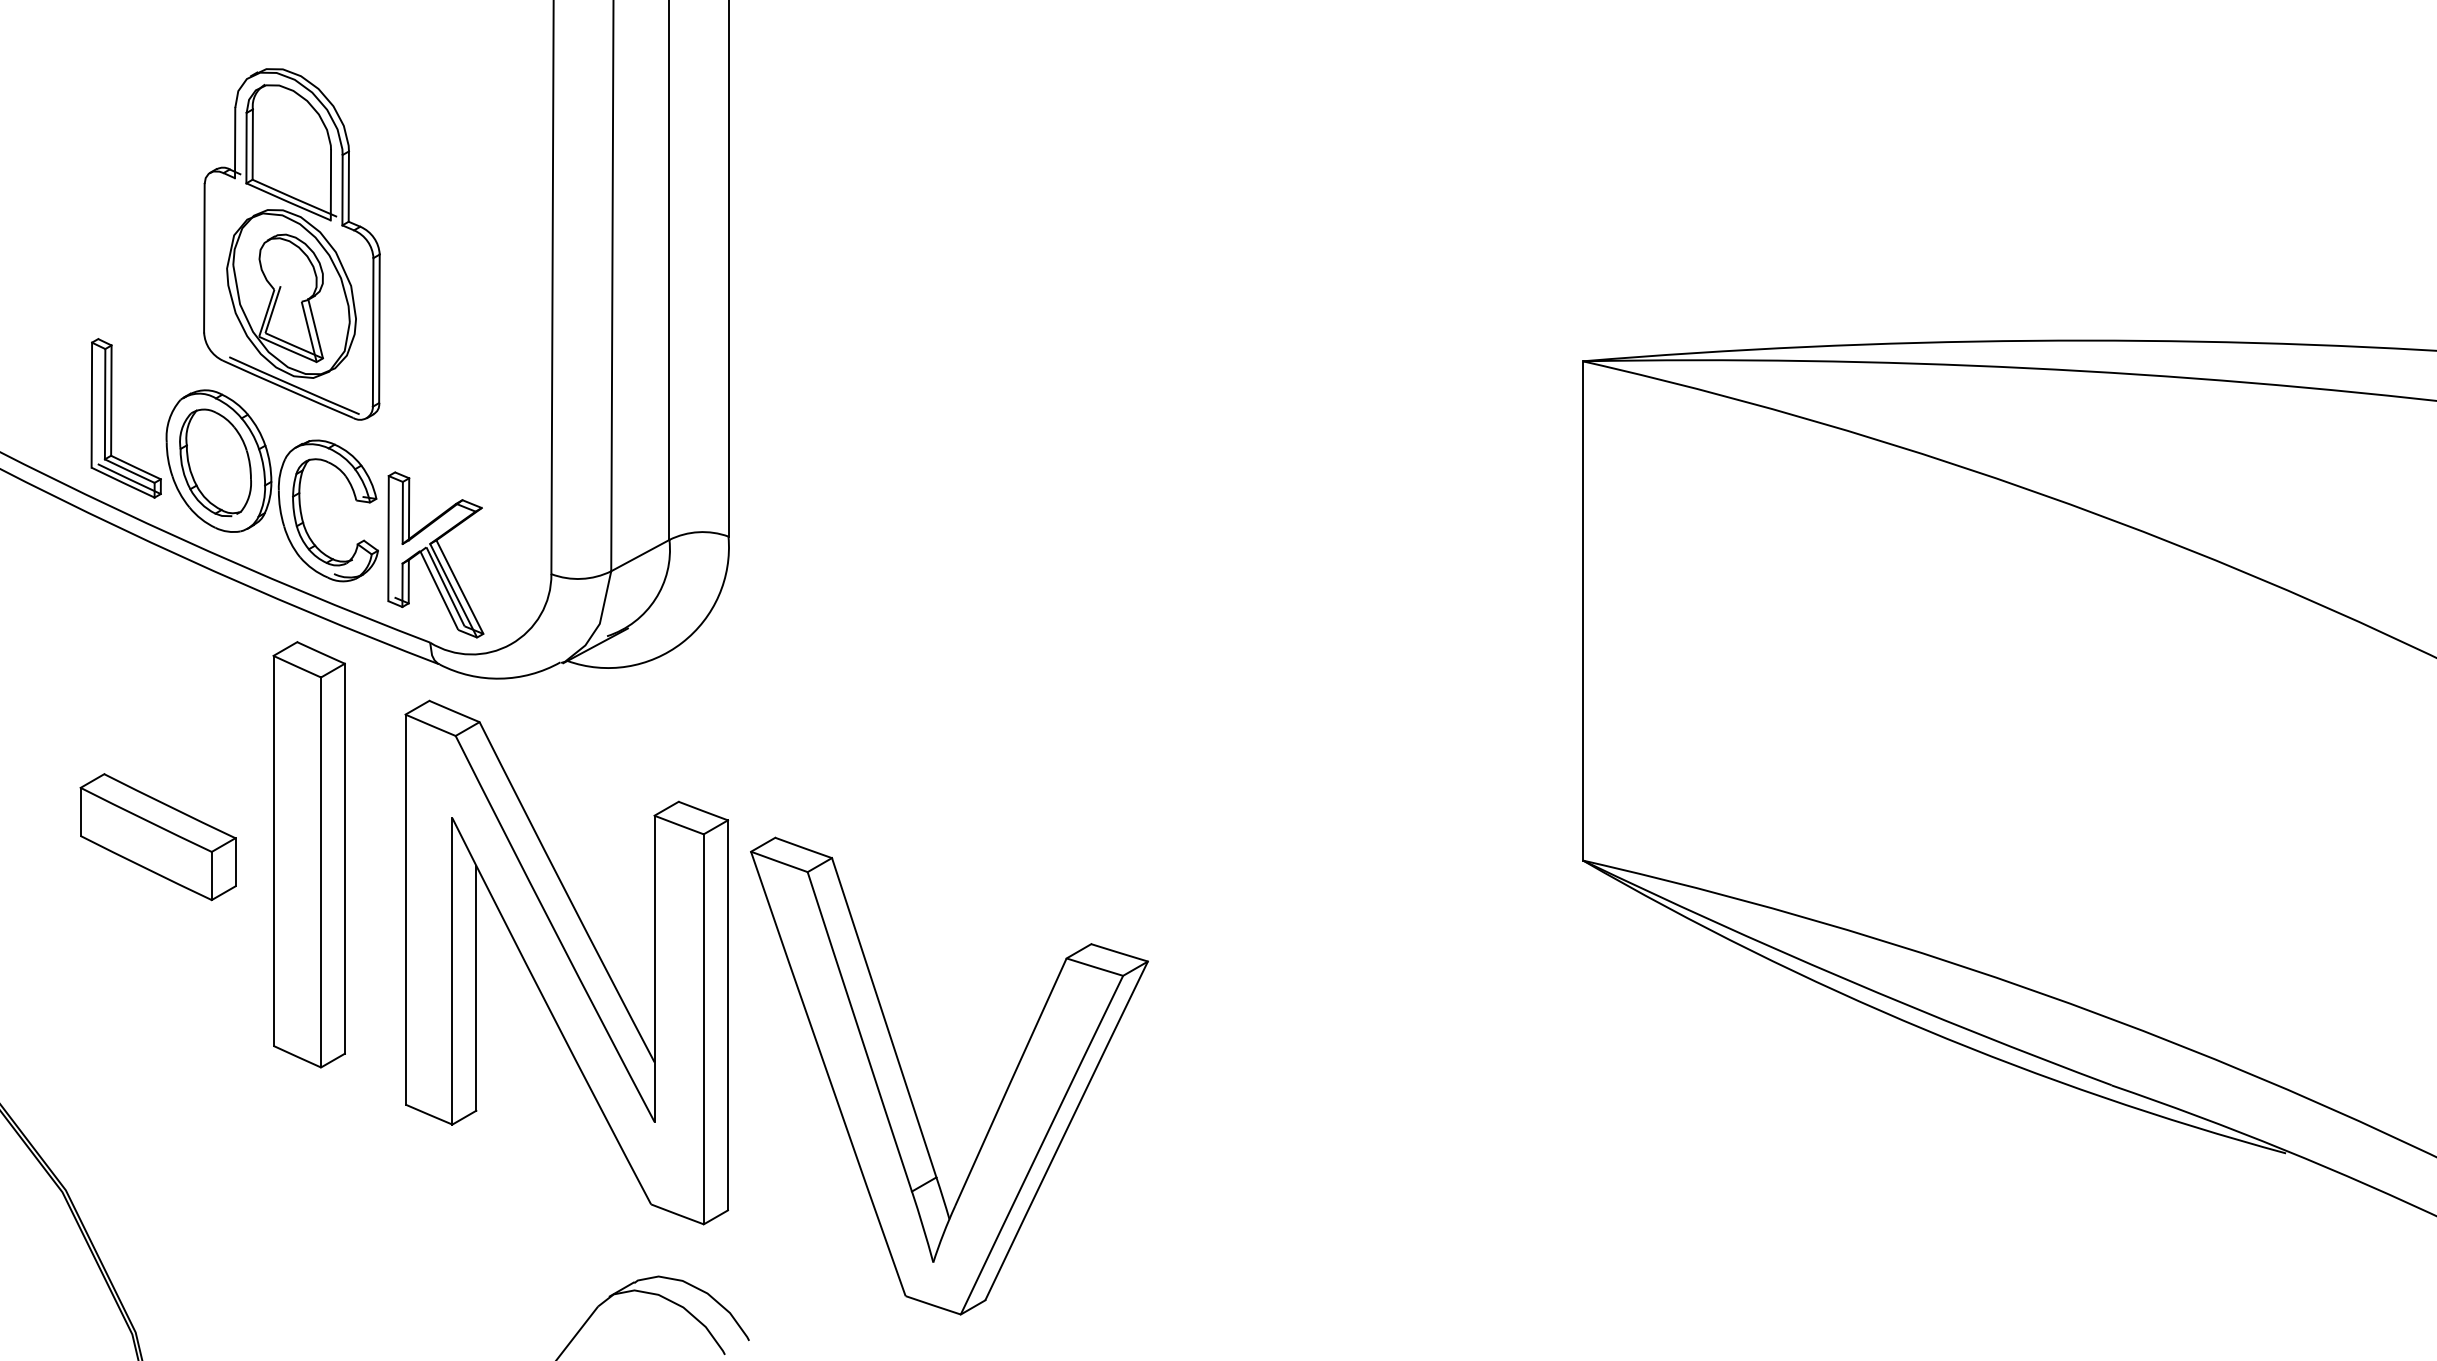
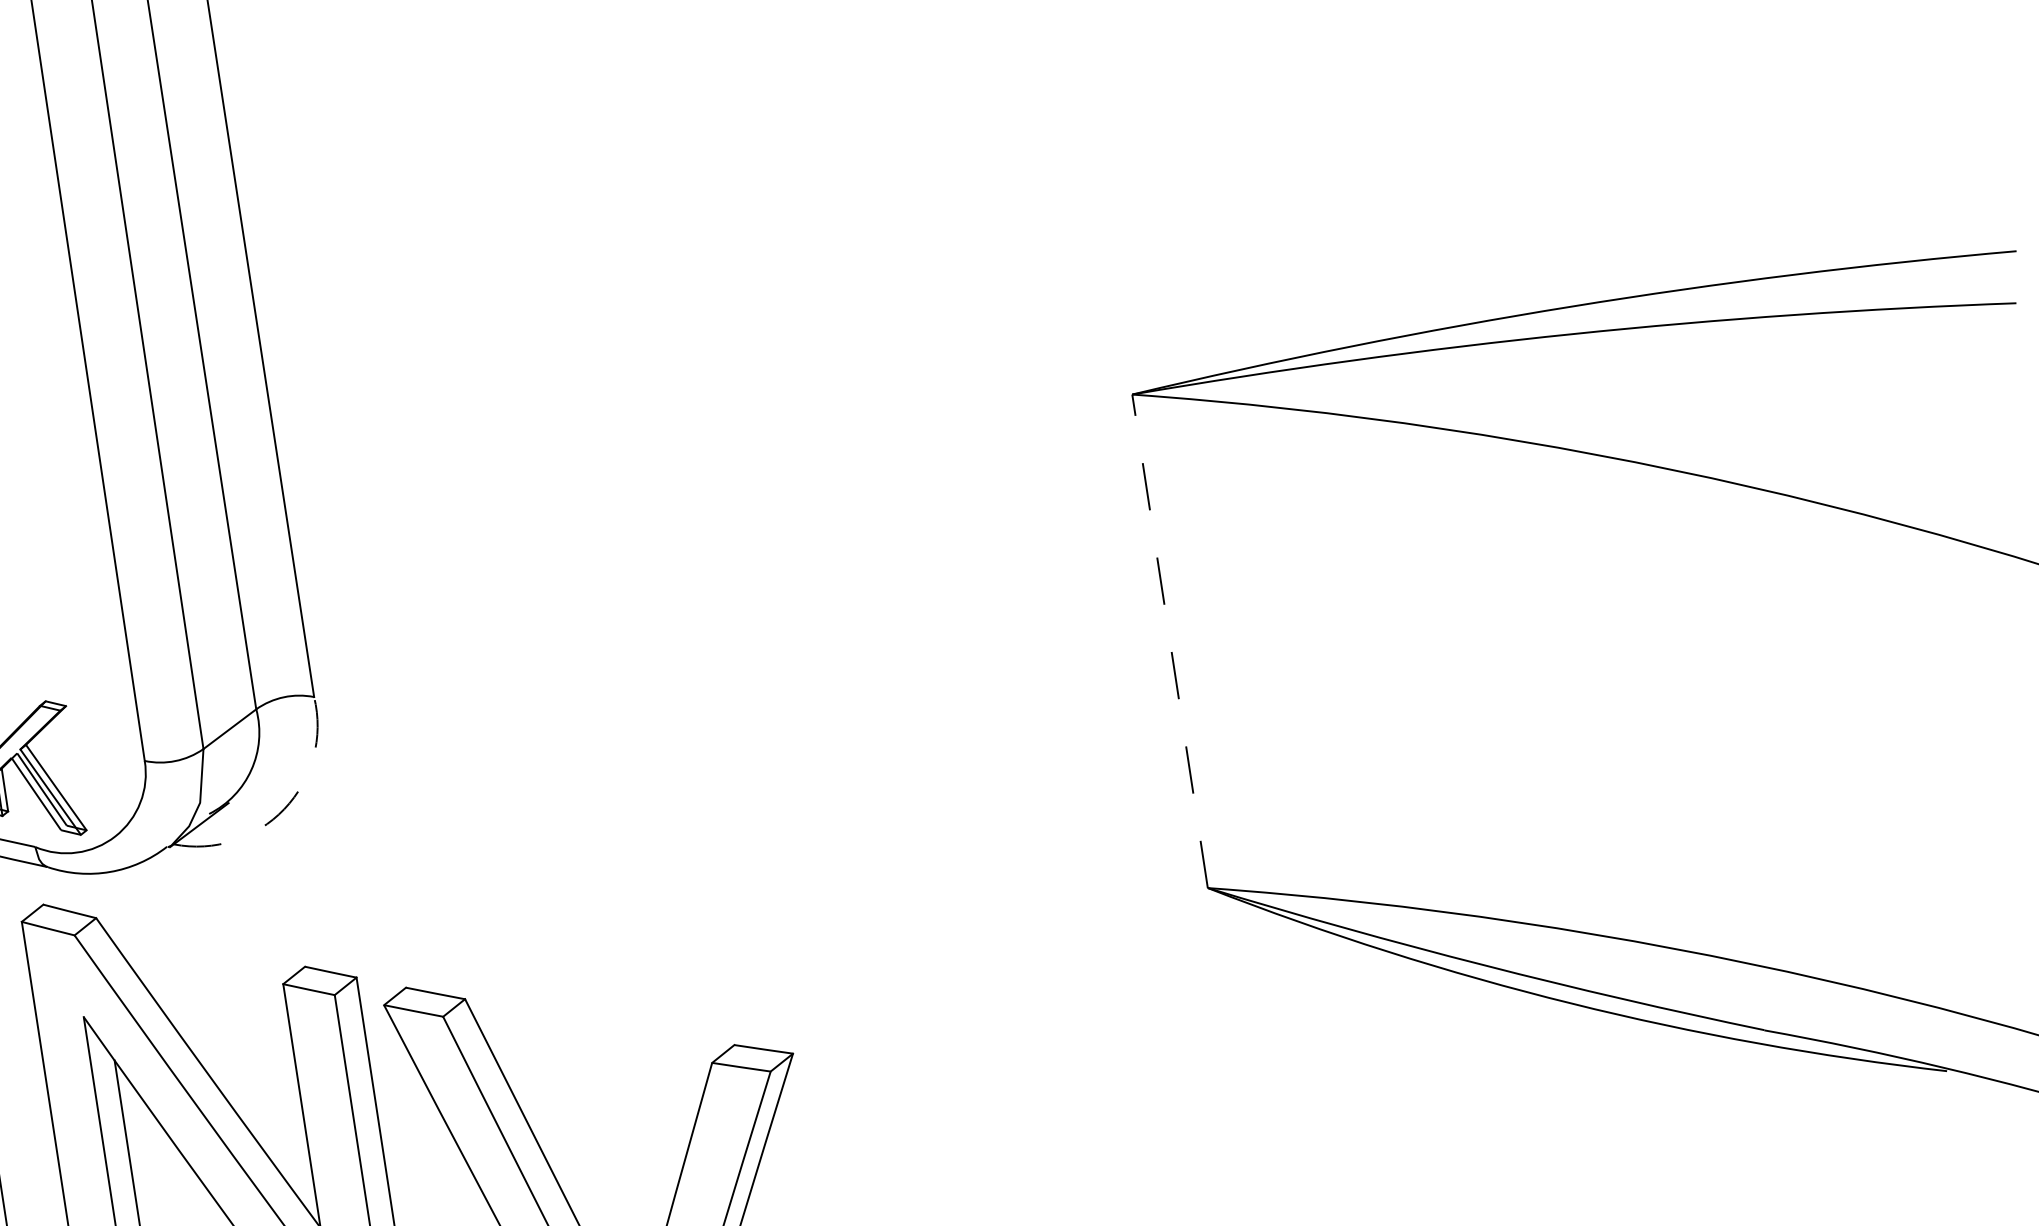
line: (1582, 610) -> (1169, 640), solid -> dashed
arc: (682, 642) -> (284, 808), solid -> dashed

